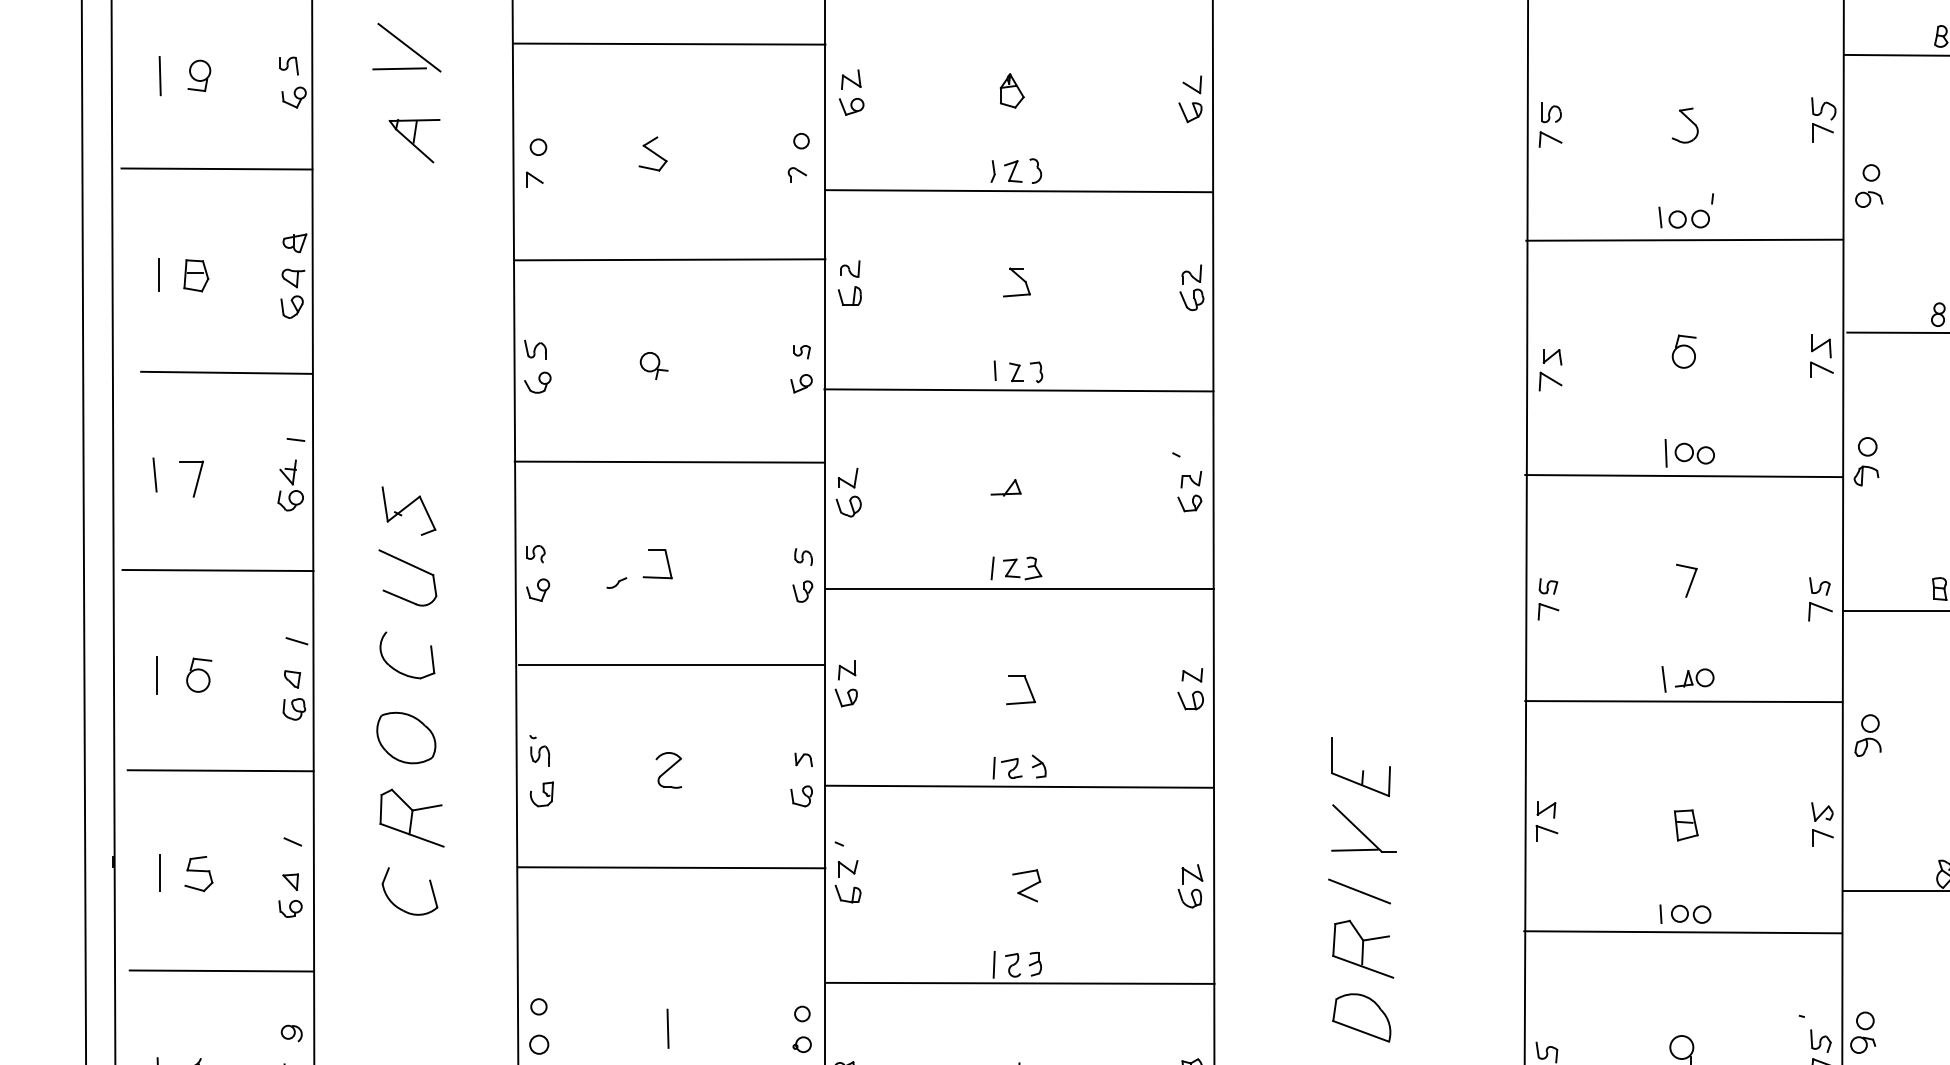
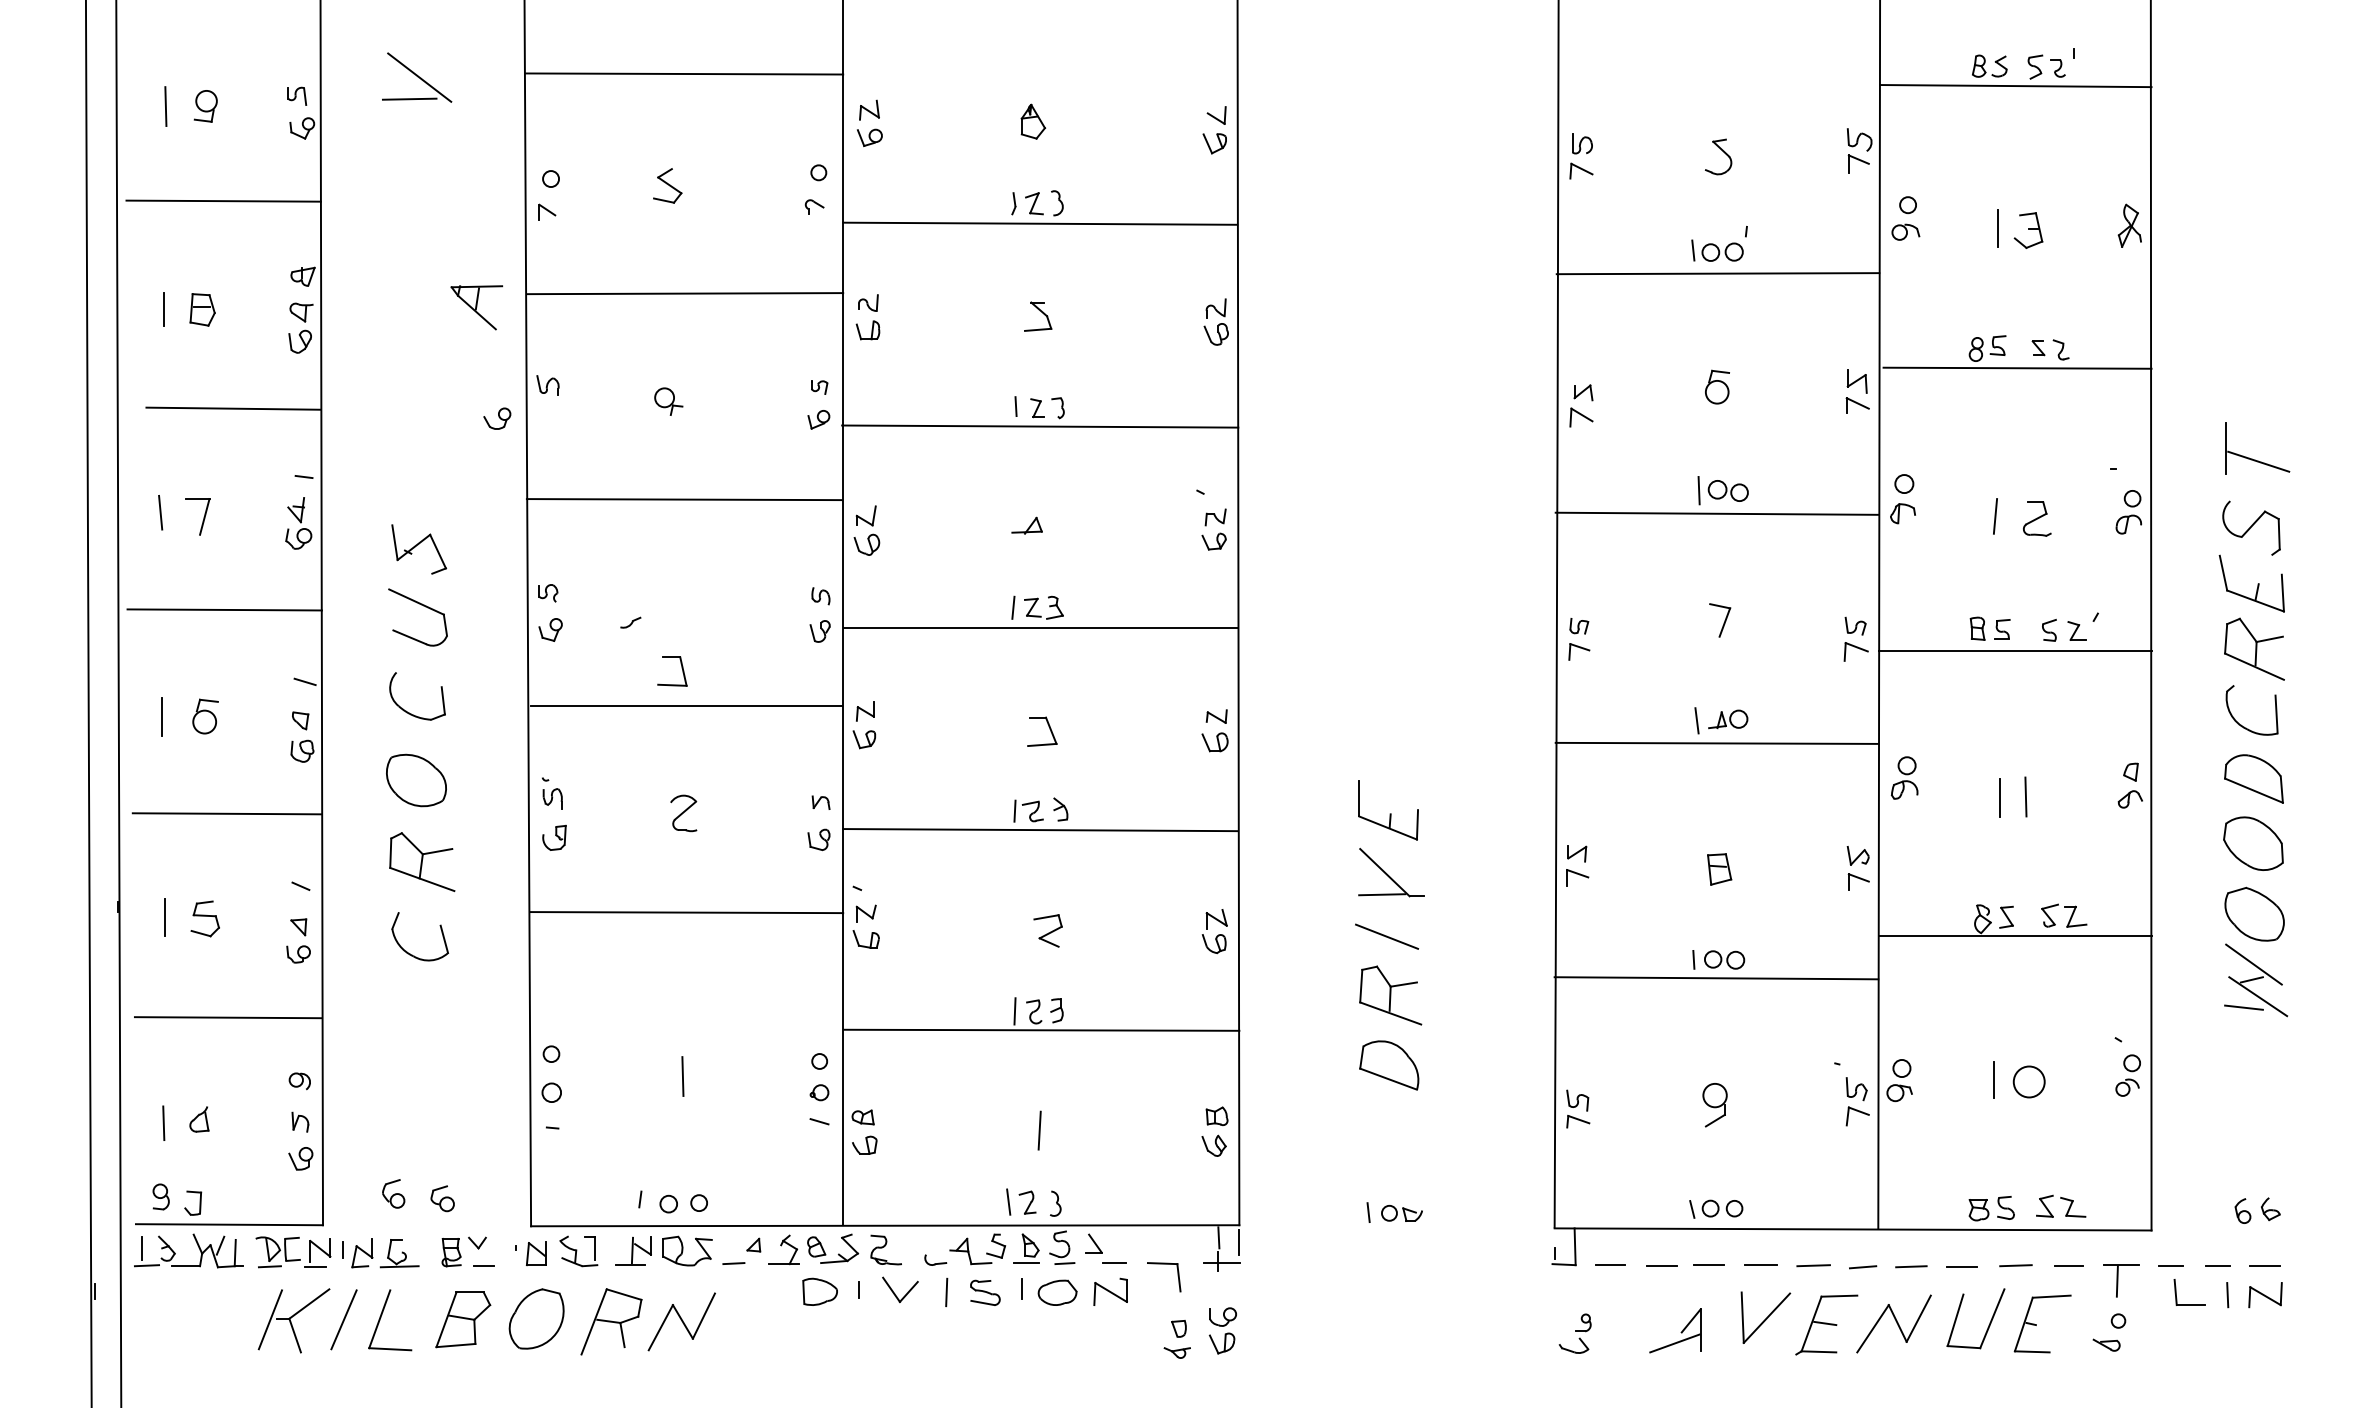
part: (414, 140) -> (476, 307), moved
part: (537, 382) -> (497, 418), moved
part: (666, 561) -> (681, 668), moved

